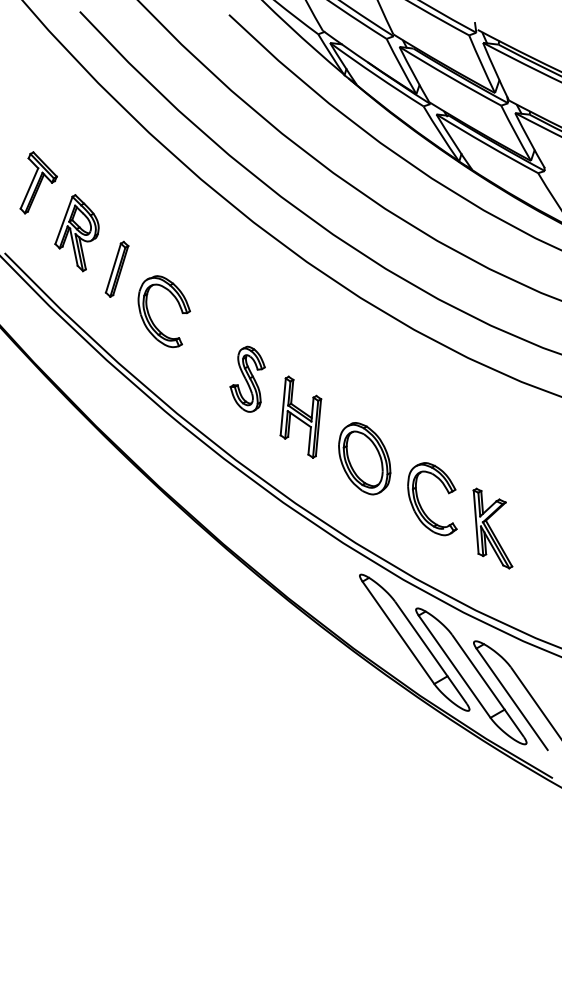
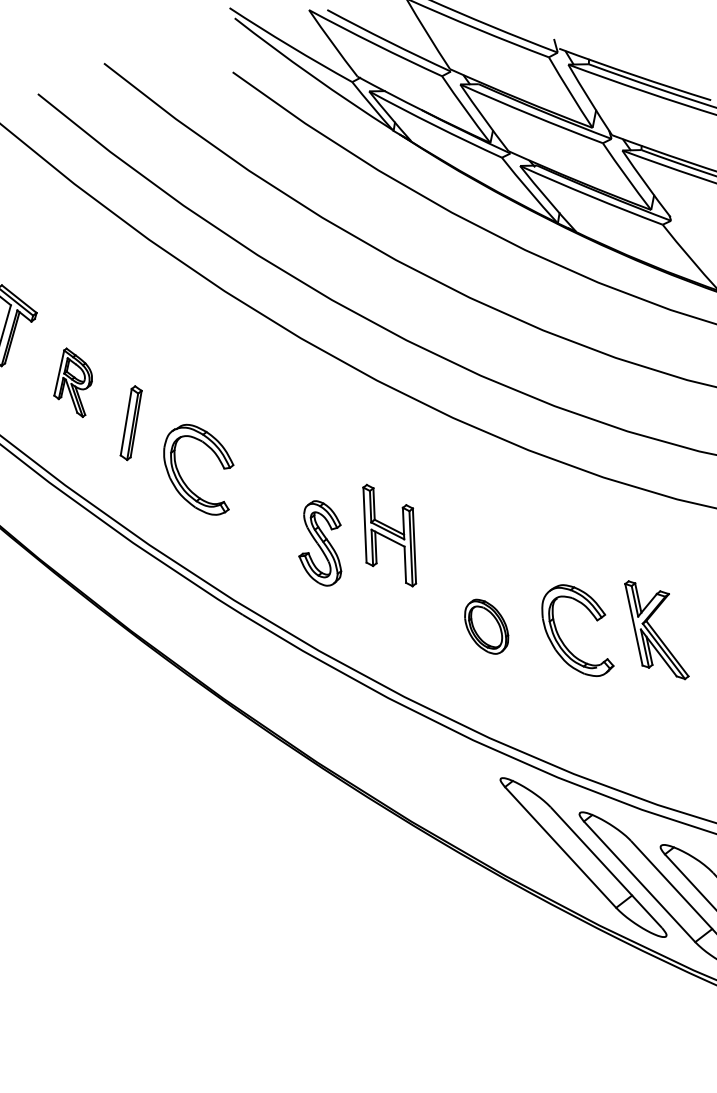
part: (76, 233) -> (72, 383), size x0.7
part: (300, 416) -> (389, 534), moved
part: (364, 458) -> (486, 626), size x0.6
part: (421, 505) -> (563, 641), moved
part: (492, 528) -> (656, 630), moved

